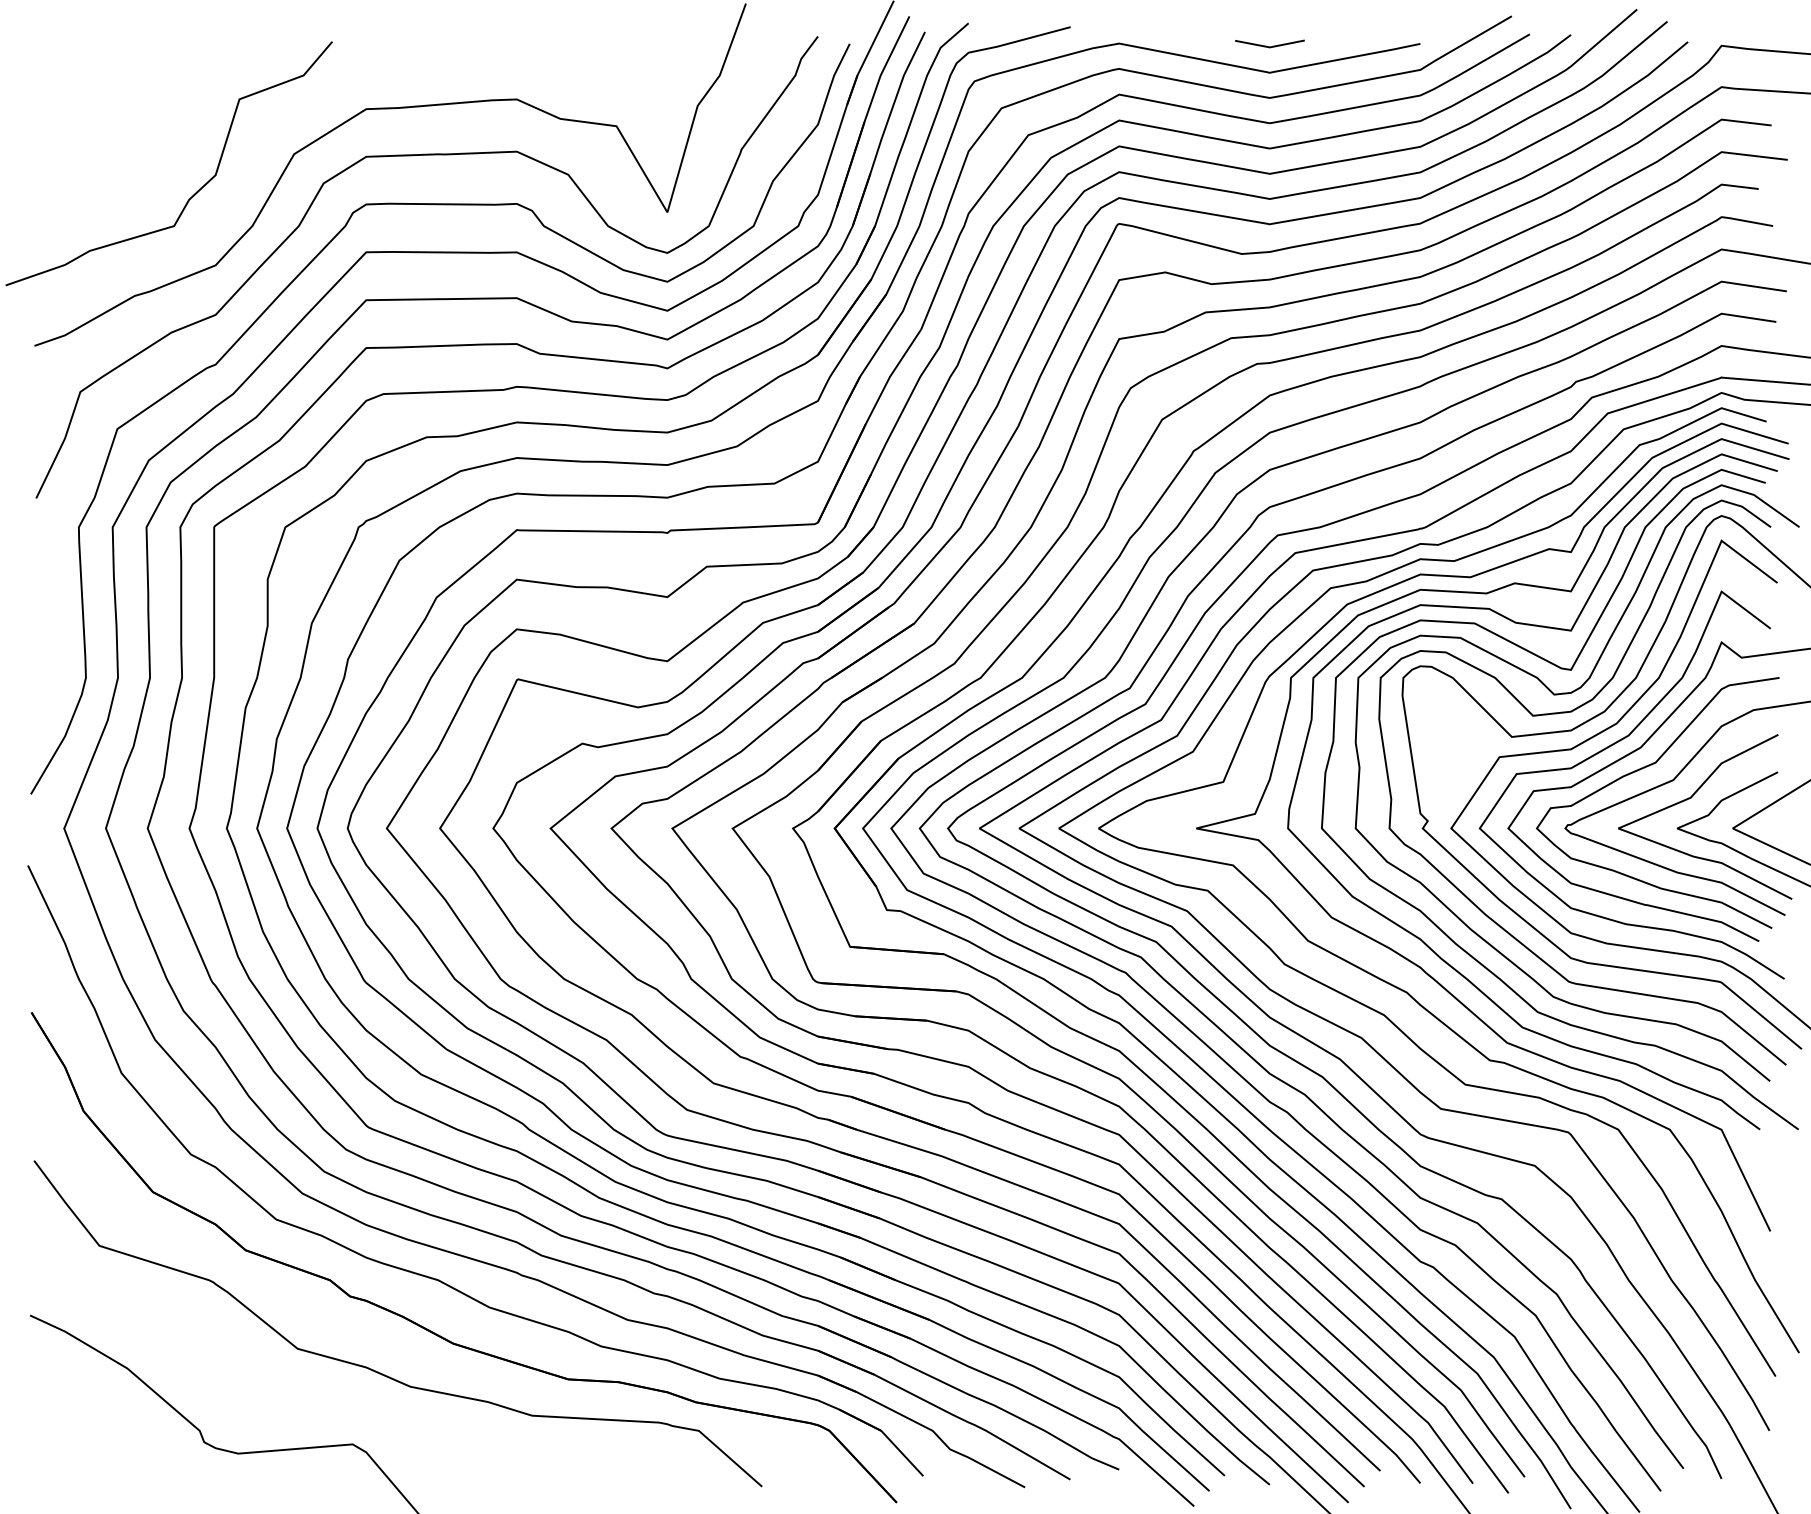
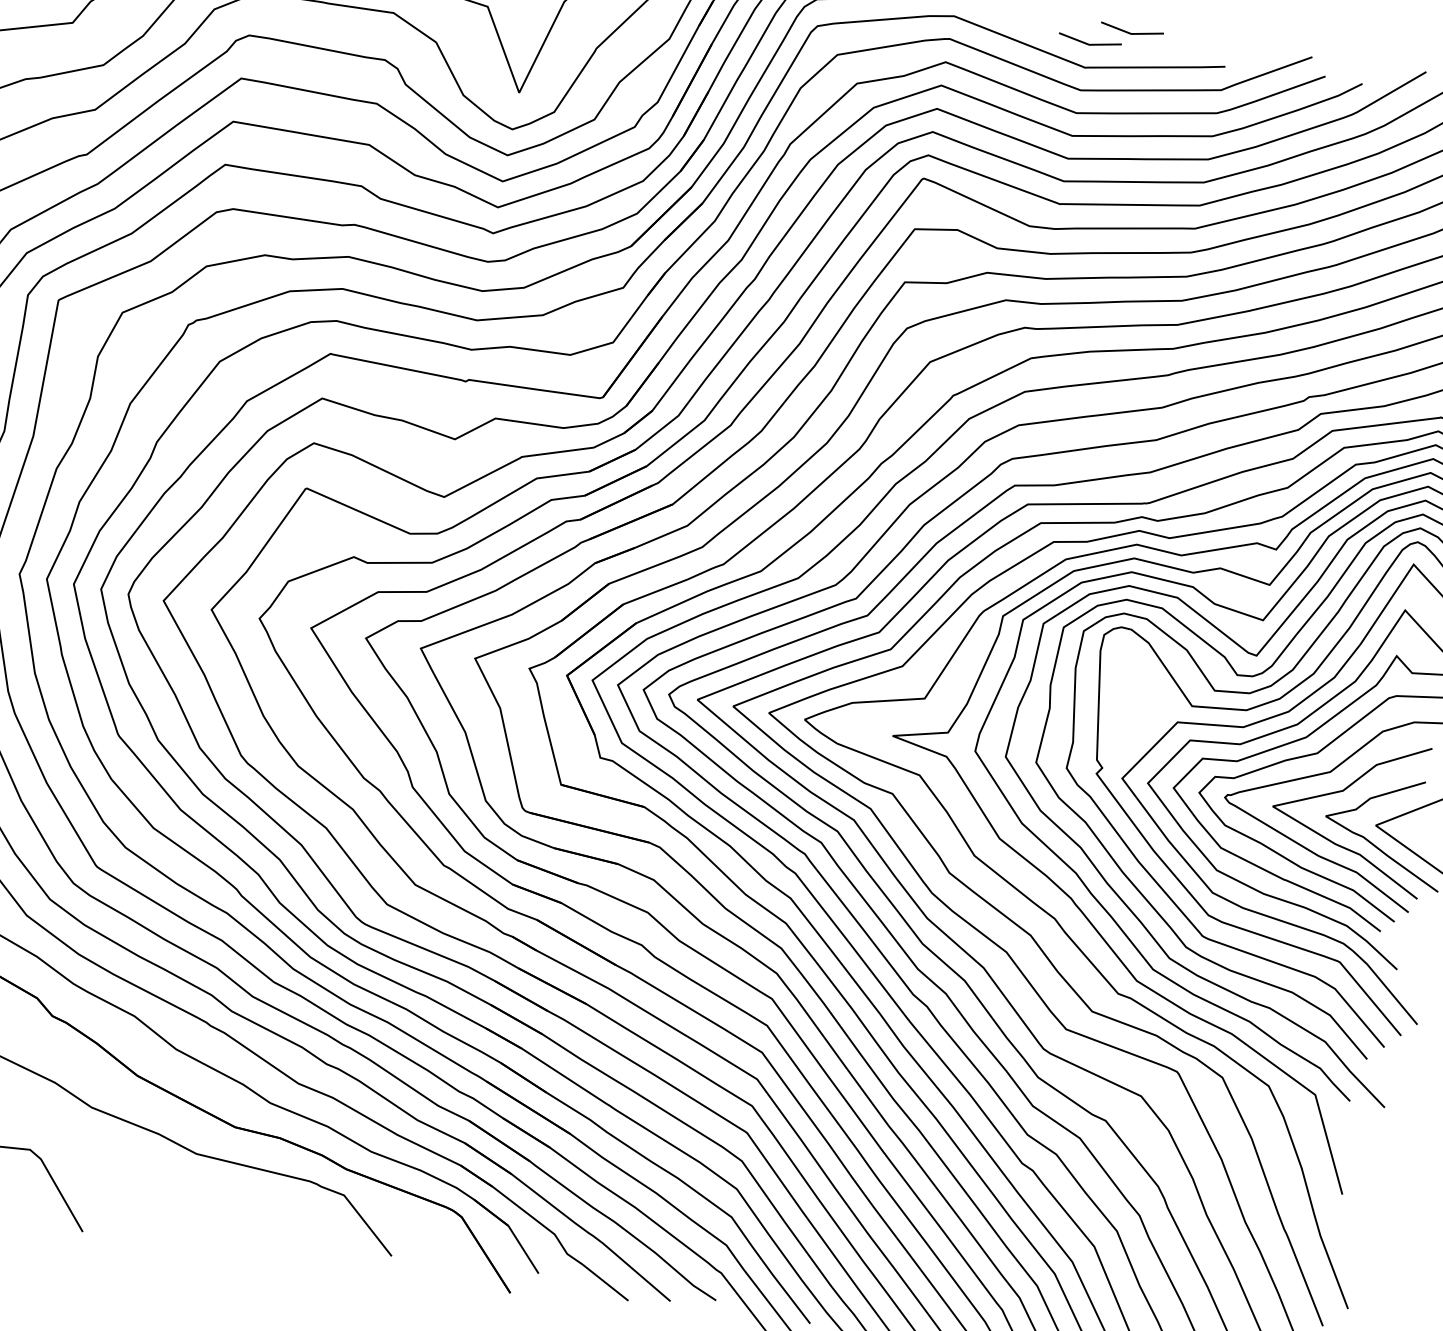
line: (1312, 26) -> (1131, 33), added

